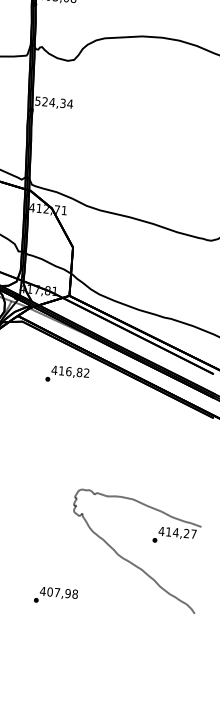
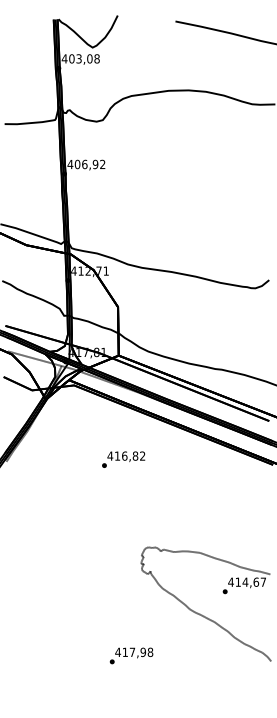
text: (54, 102) -> (86, 164), 524,34 -> 406,92
text: (67, 374) -> (123, 459), moved
text: (187, 532) -> (256, 581), 414,27 -> 414,67
text: (50, 592) -> (125, 652), 407,98 -> 417,98

